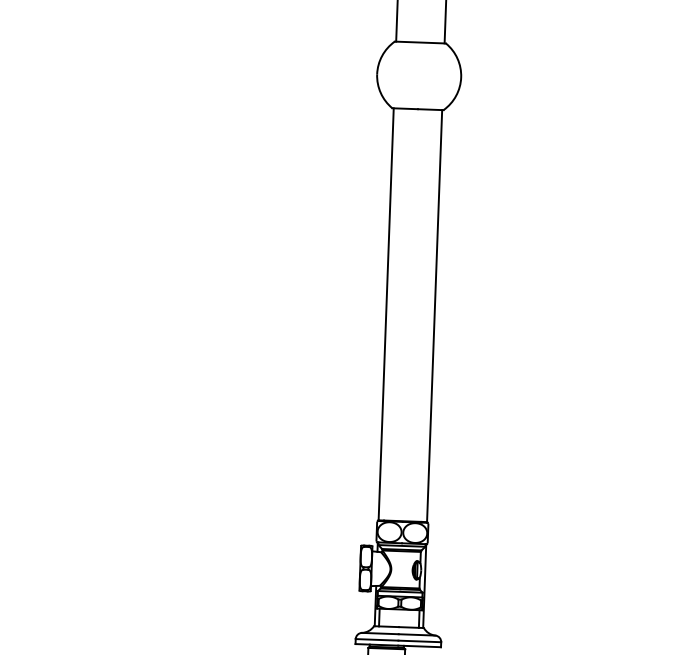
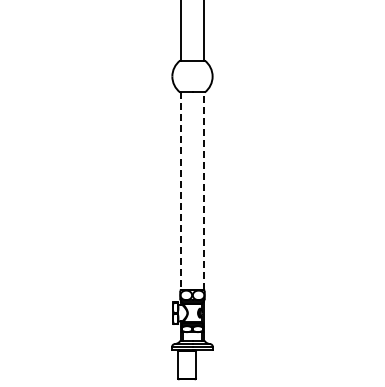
line: (385, 314) -> (180, 191), solid -> dashed
line: (435, 316) -> (204, 191), solid -> dashed

